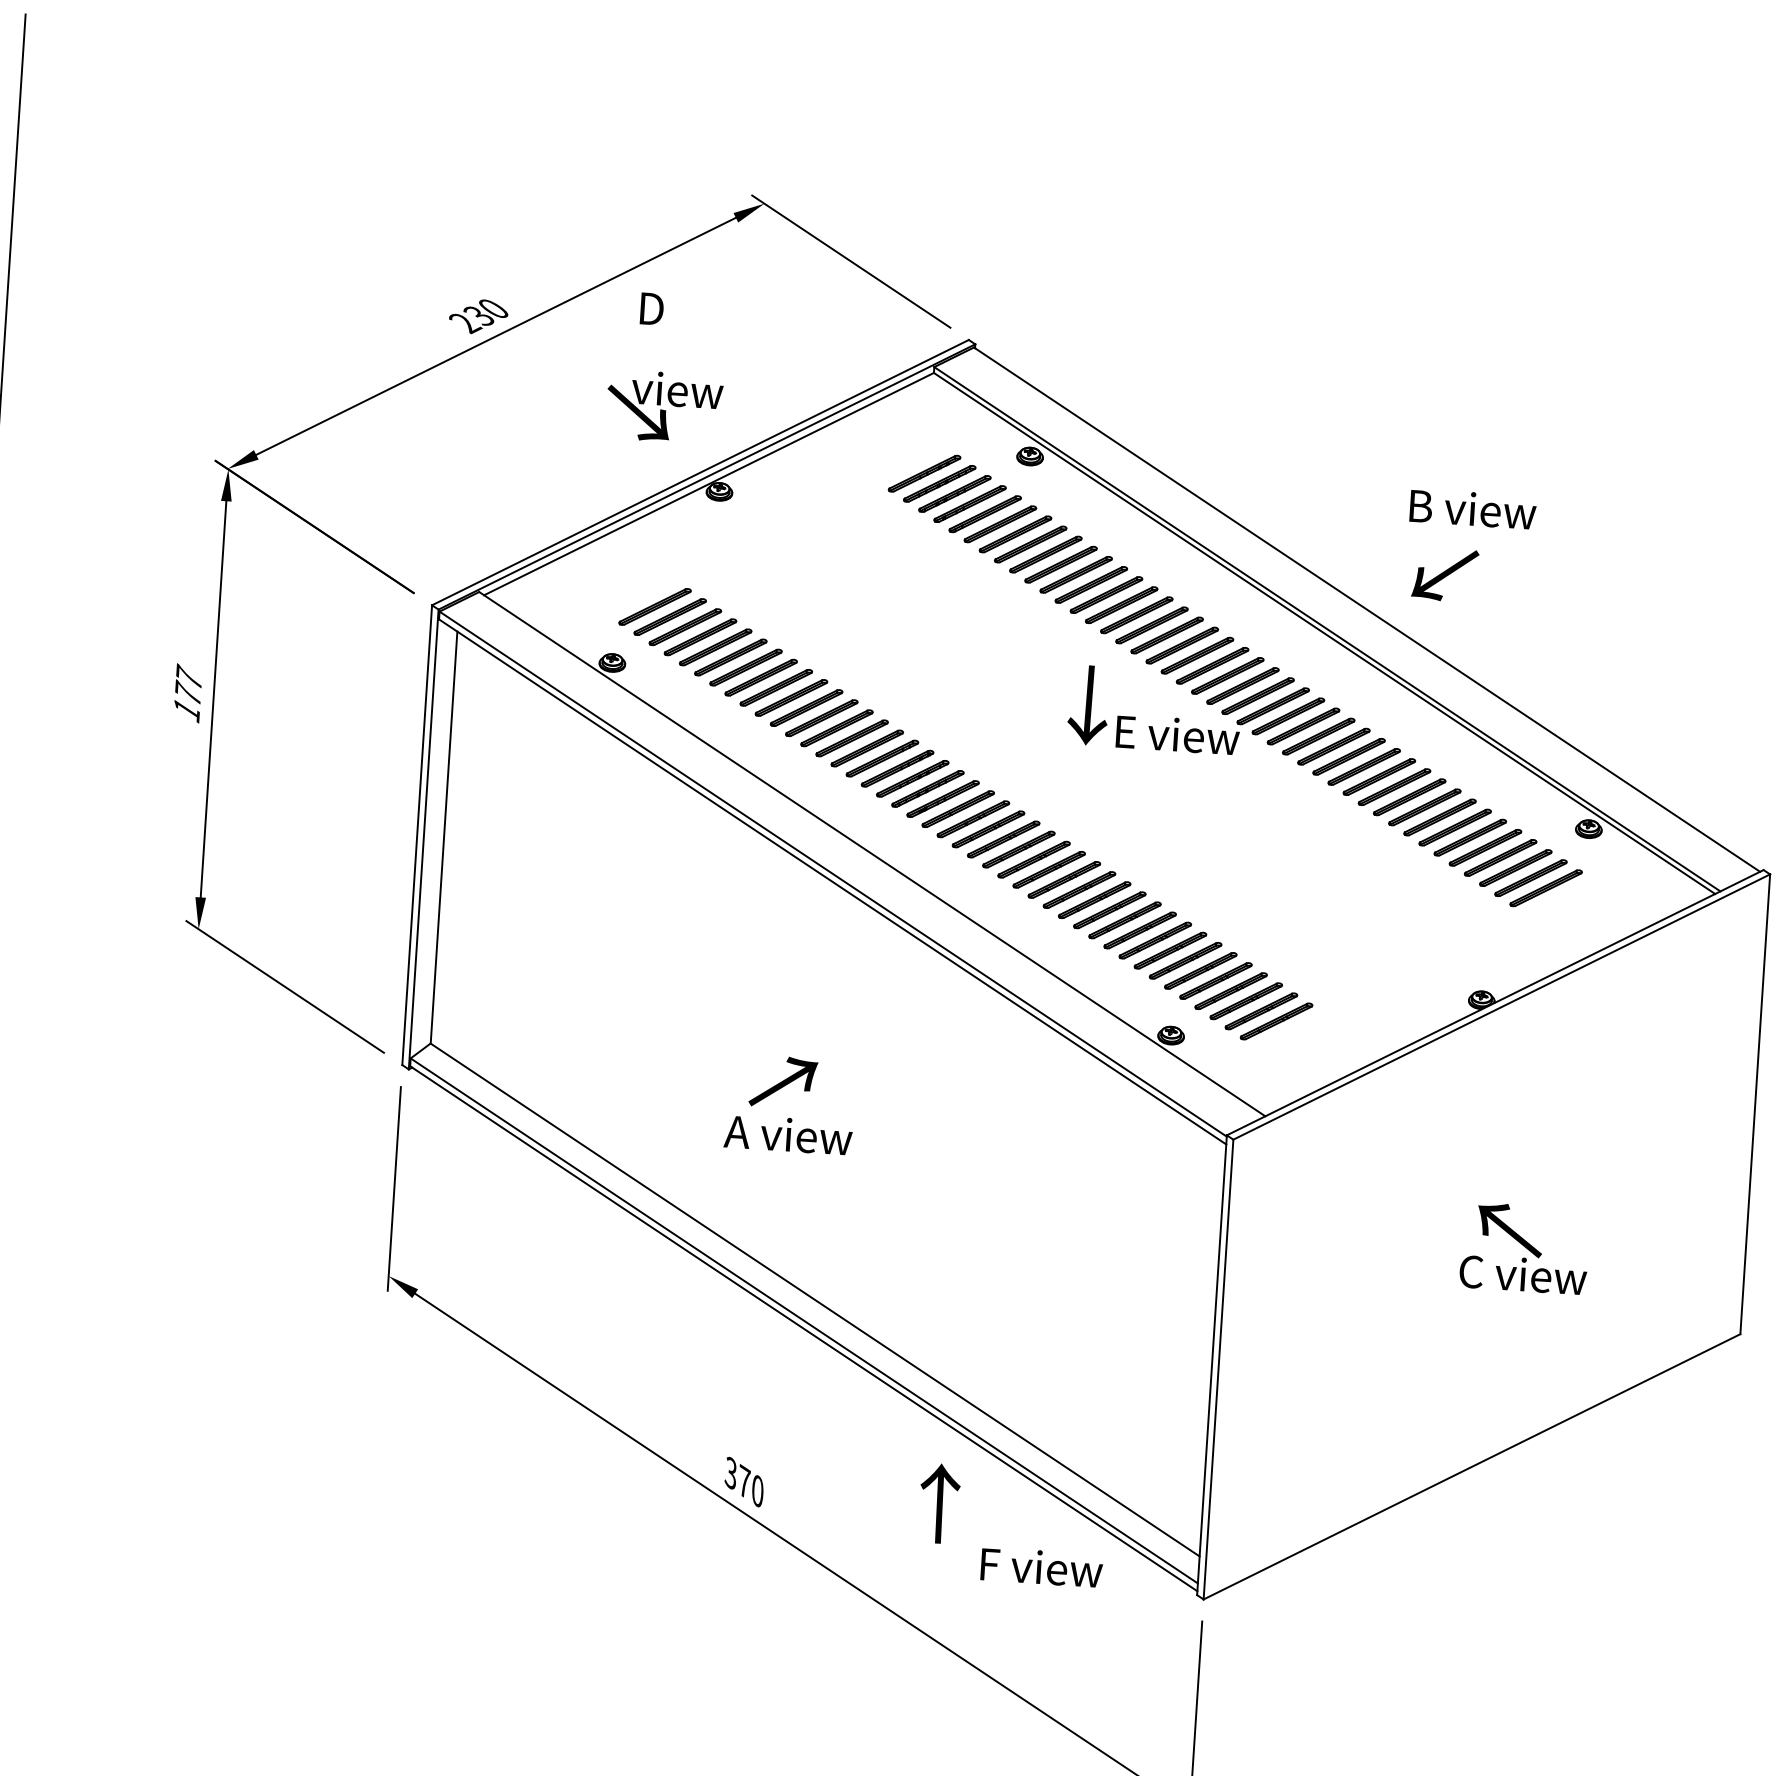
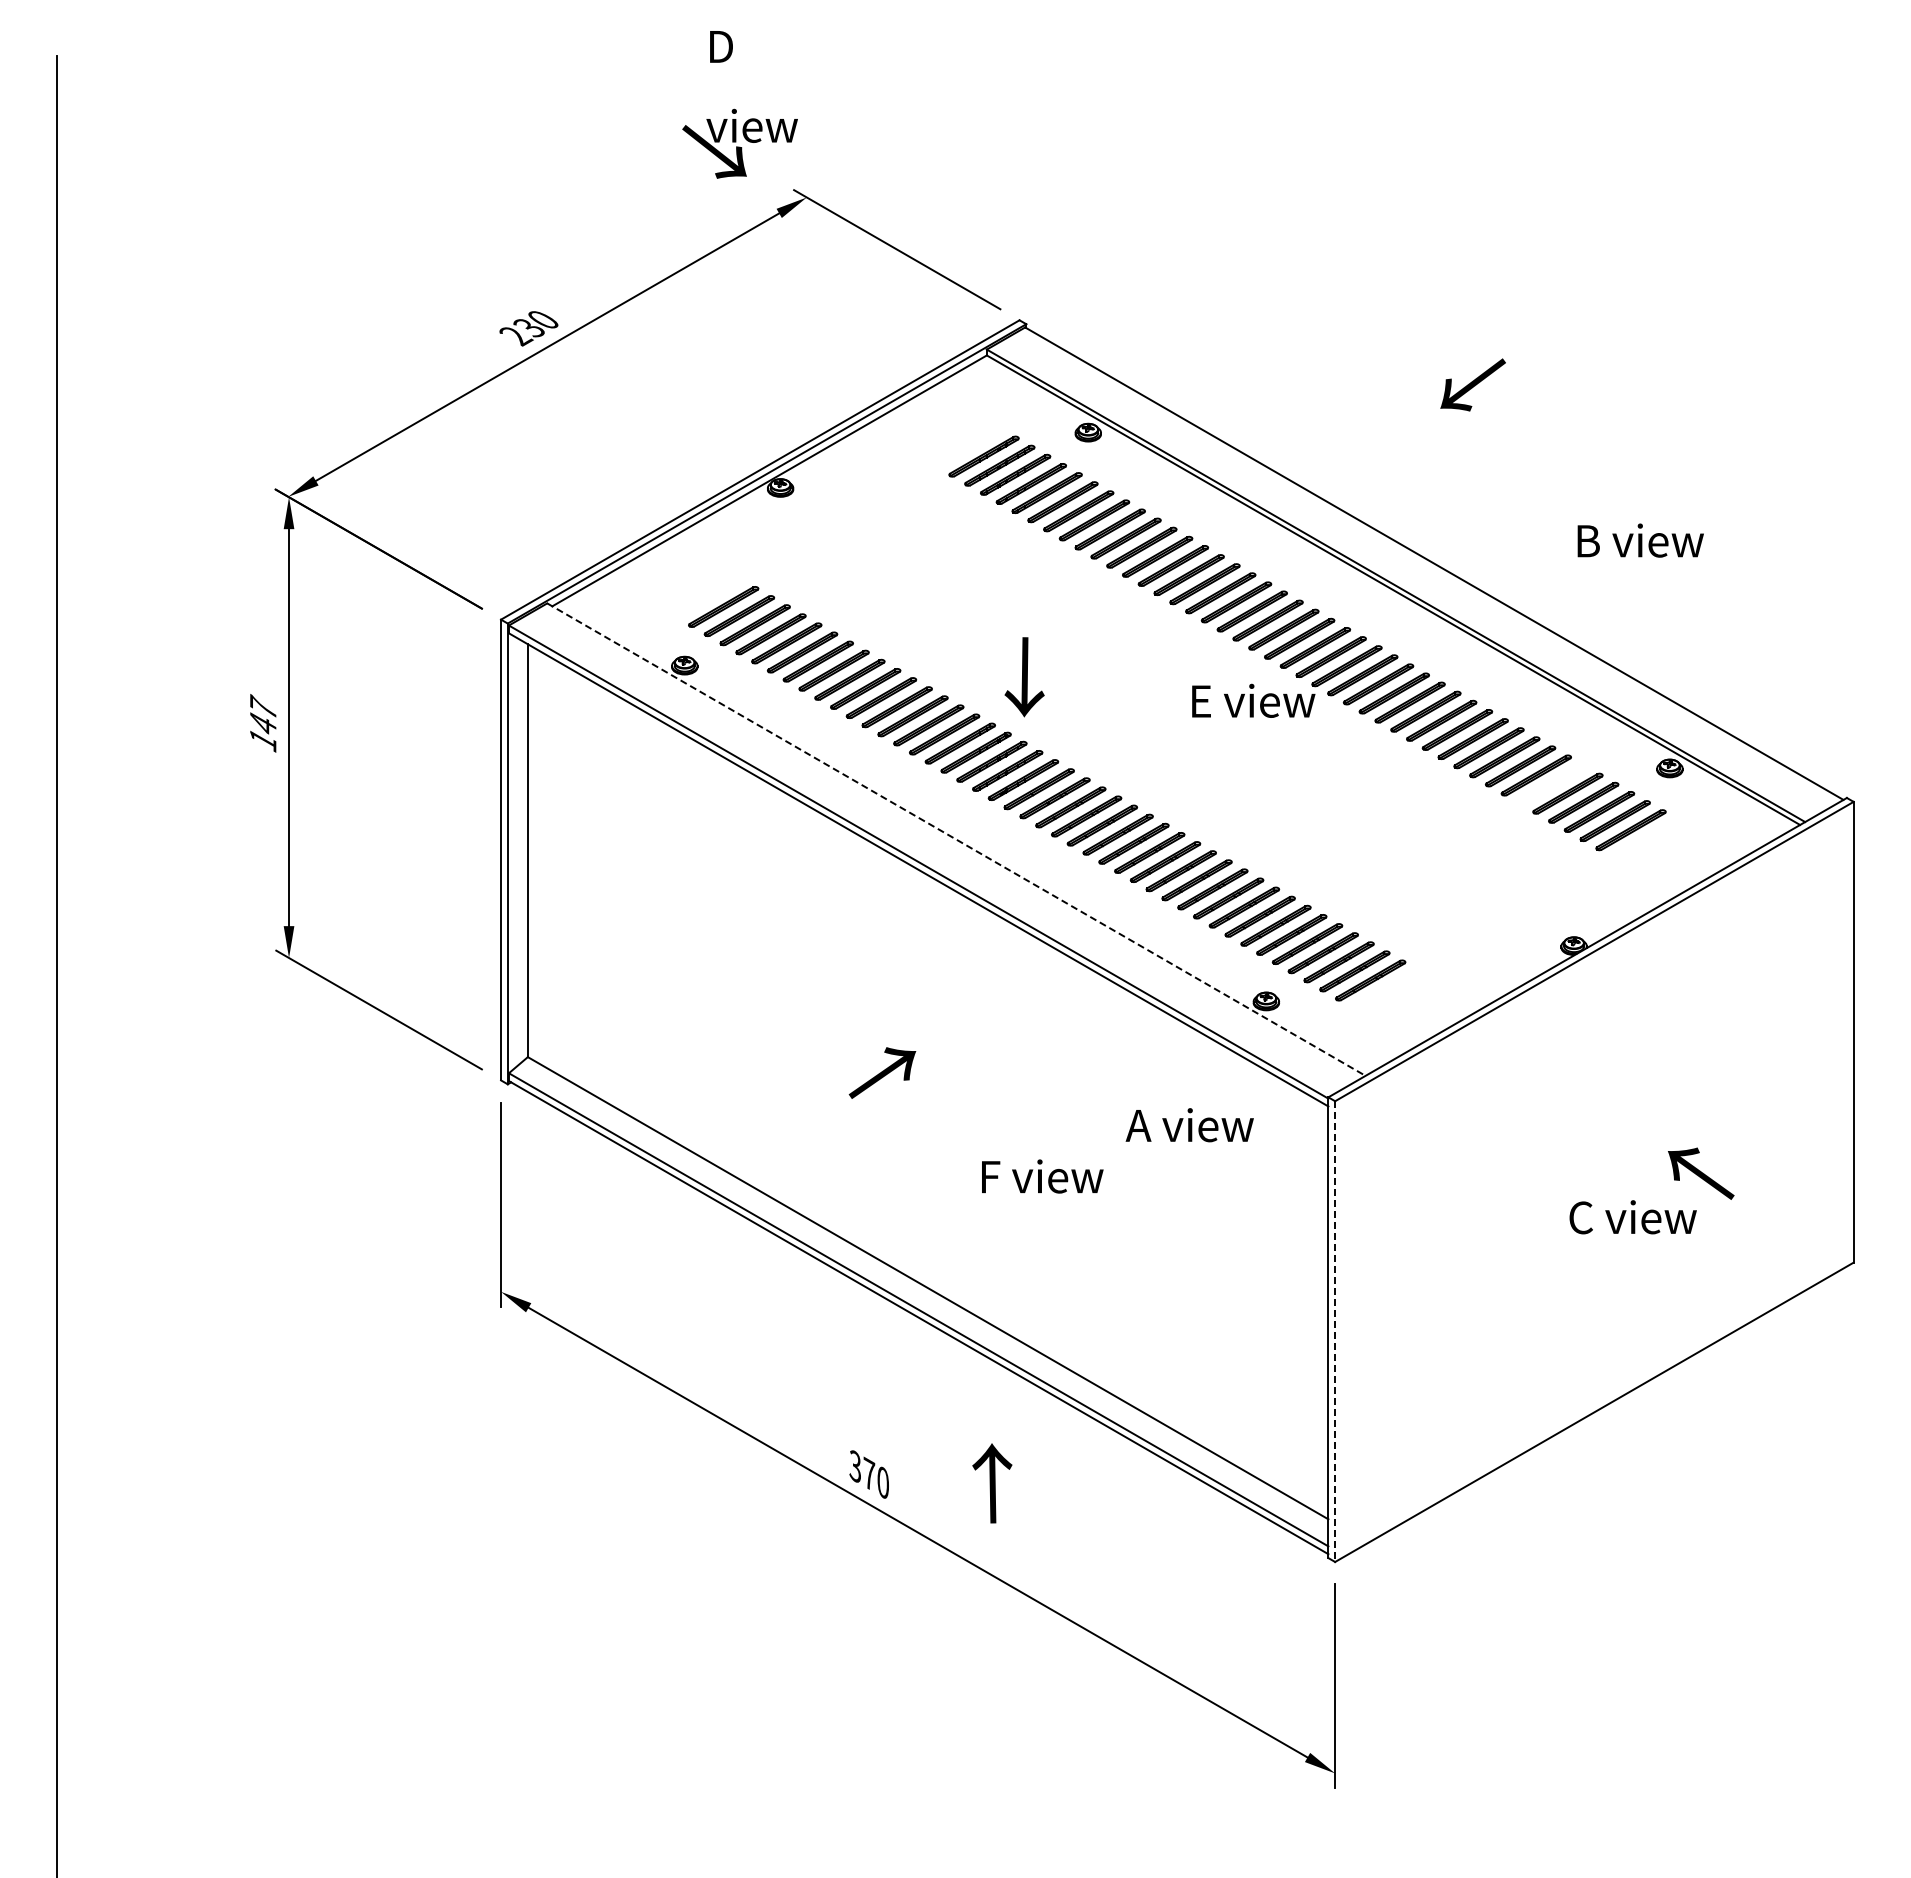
text: (666, 367) -> (739, 104), moved
text: (1472, 509) -> (1640, 540), moved
text: (1444, 574) -> (1472, 384), moved
text: (188, 692) -> (263, 722), 177 -> 147
text: (1088, 705) -> (1024, 677), moved
part: (1469, 837) -> (1551, 784), removed
line: (872, 854) -> (956, 839), solid -> dashed
text: (788, 1135) -> (1189, 1125), moved
text: (1510, 1230) -> (1701, 1173), moved
line: (1218, 1370) -> (1335, 1332), solid -> dashed
text: (939, 1503) -> (992, 1483), moved
text: (1041, 1567) -> (1042, 1176), moved

